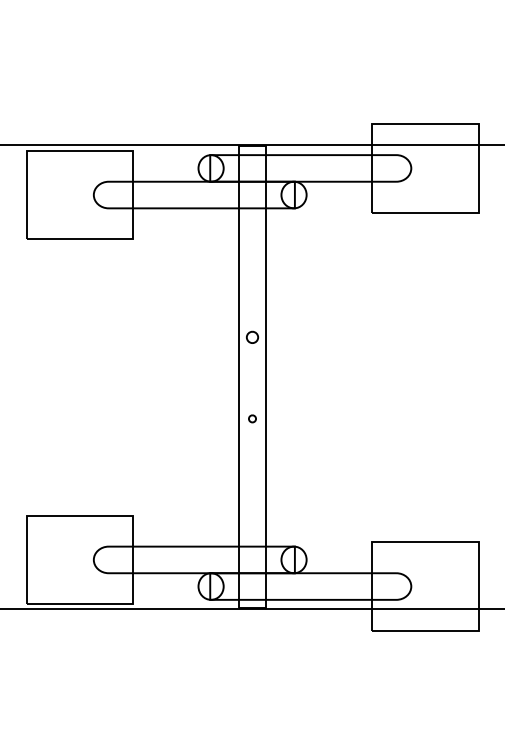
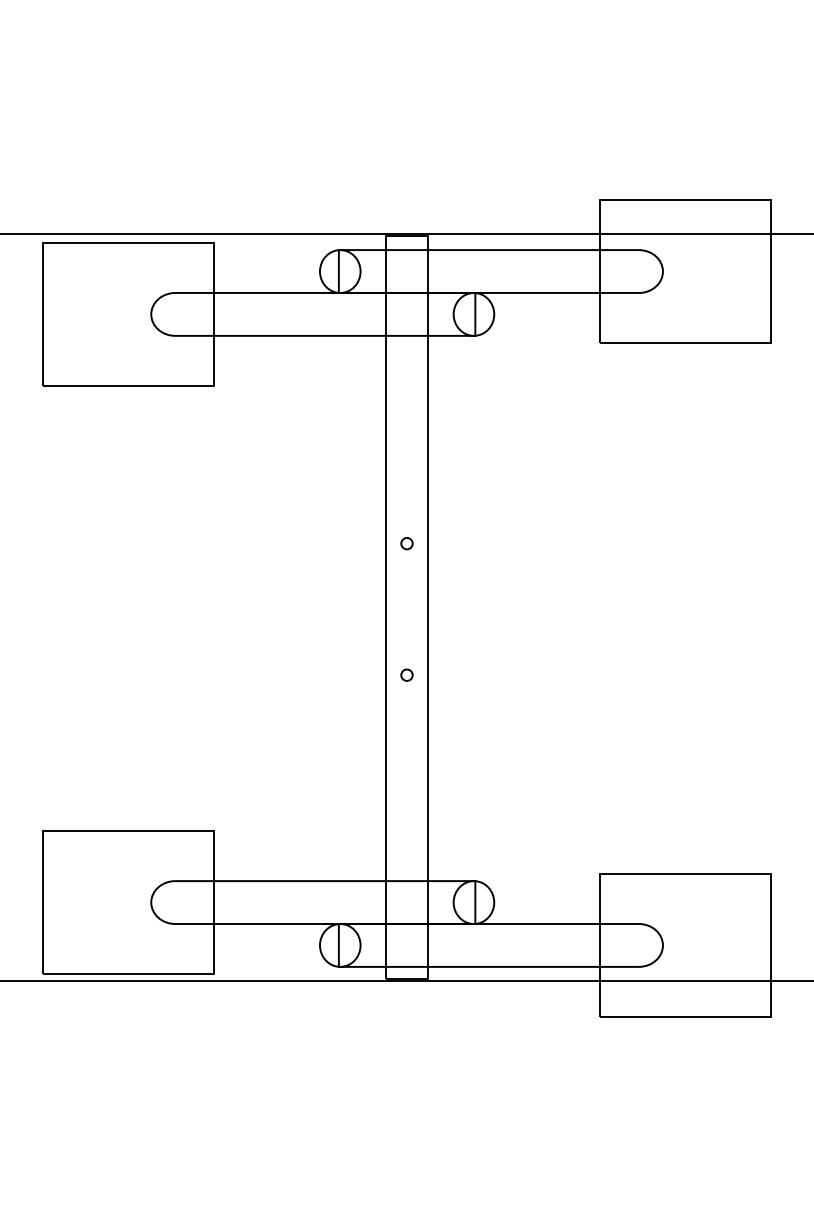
part: (252, 336) -> (407, 542), size x0.62

